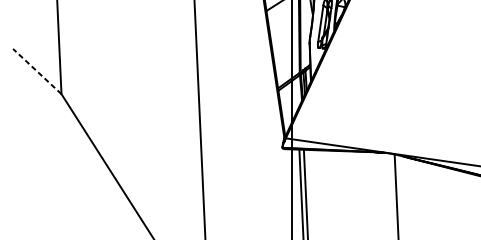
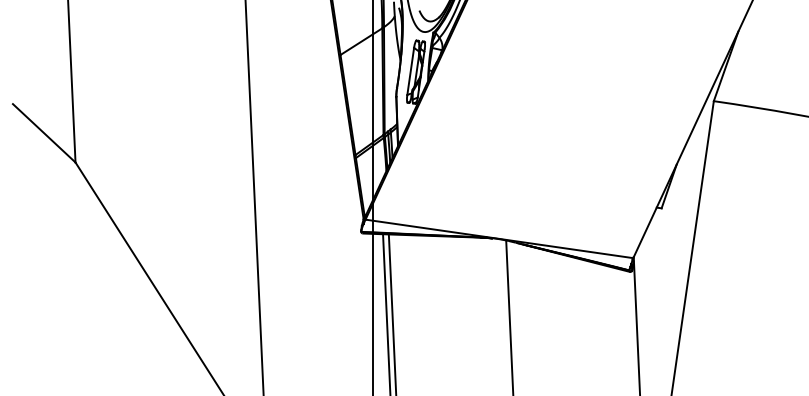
line: (37, 71) -> (44, 133), dashed -> solid

